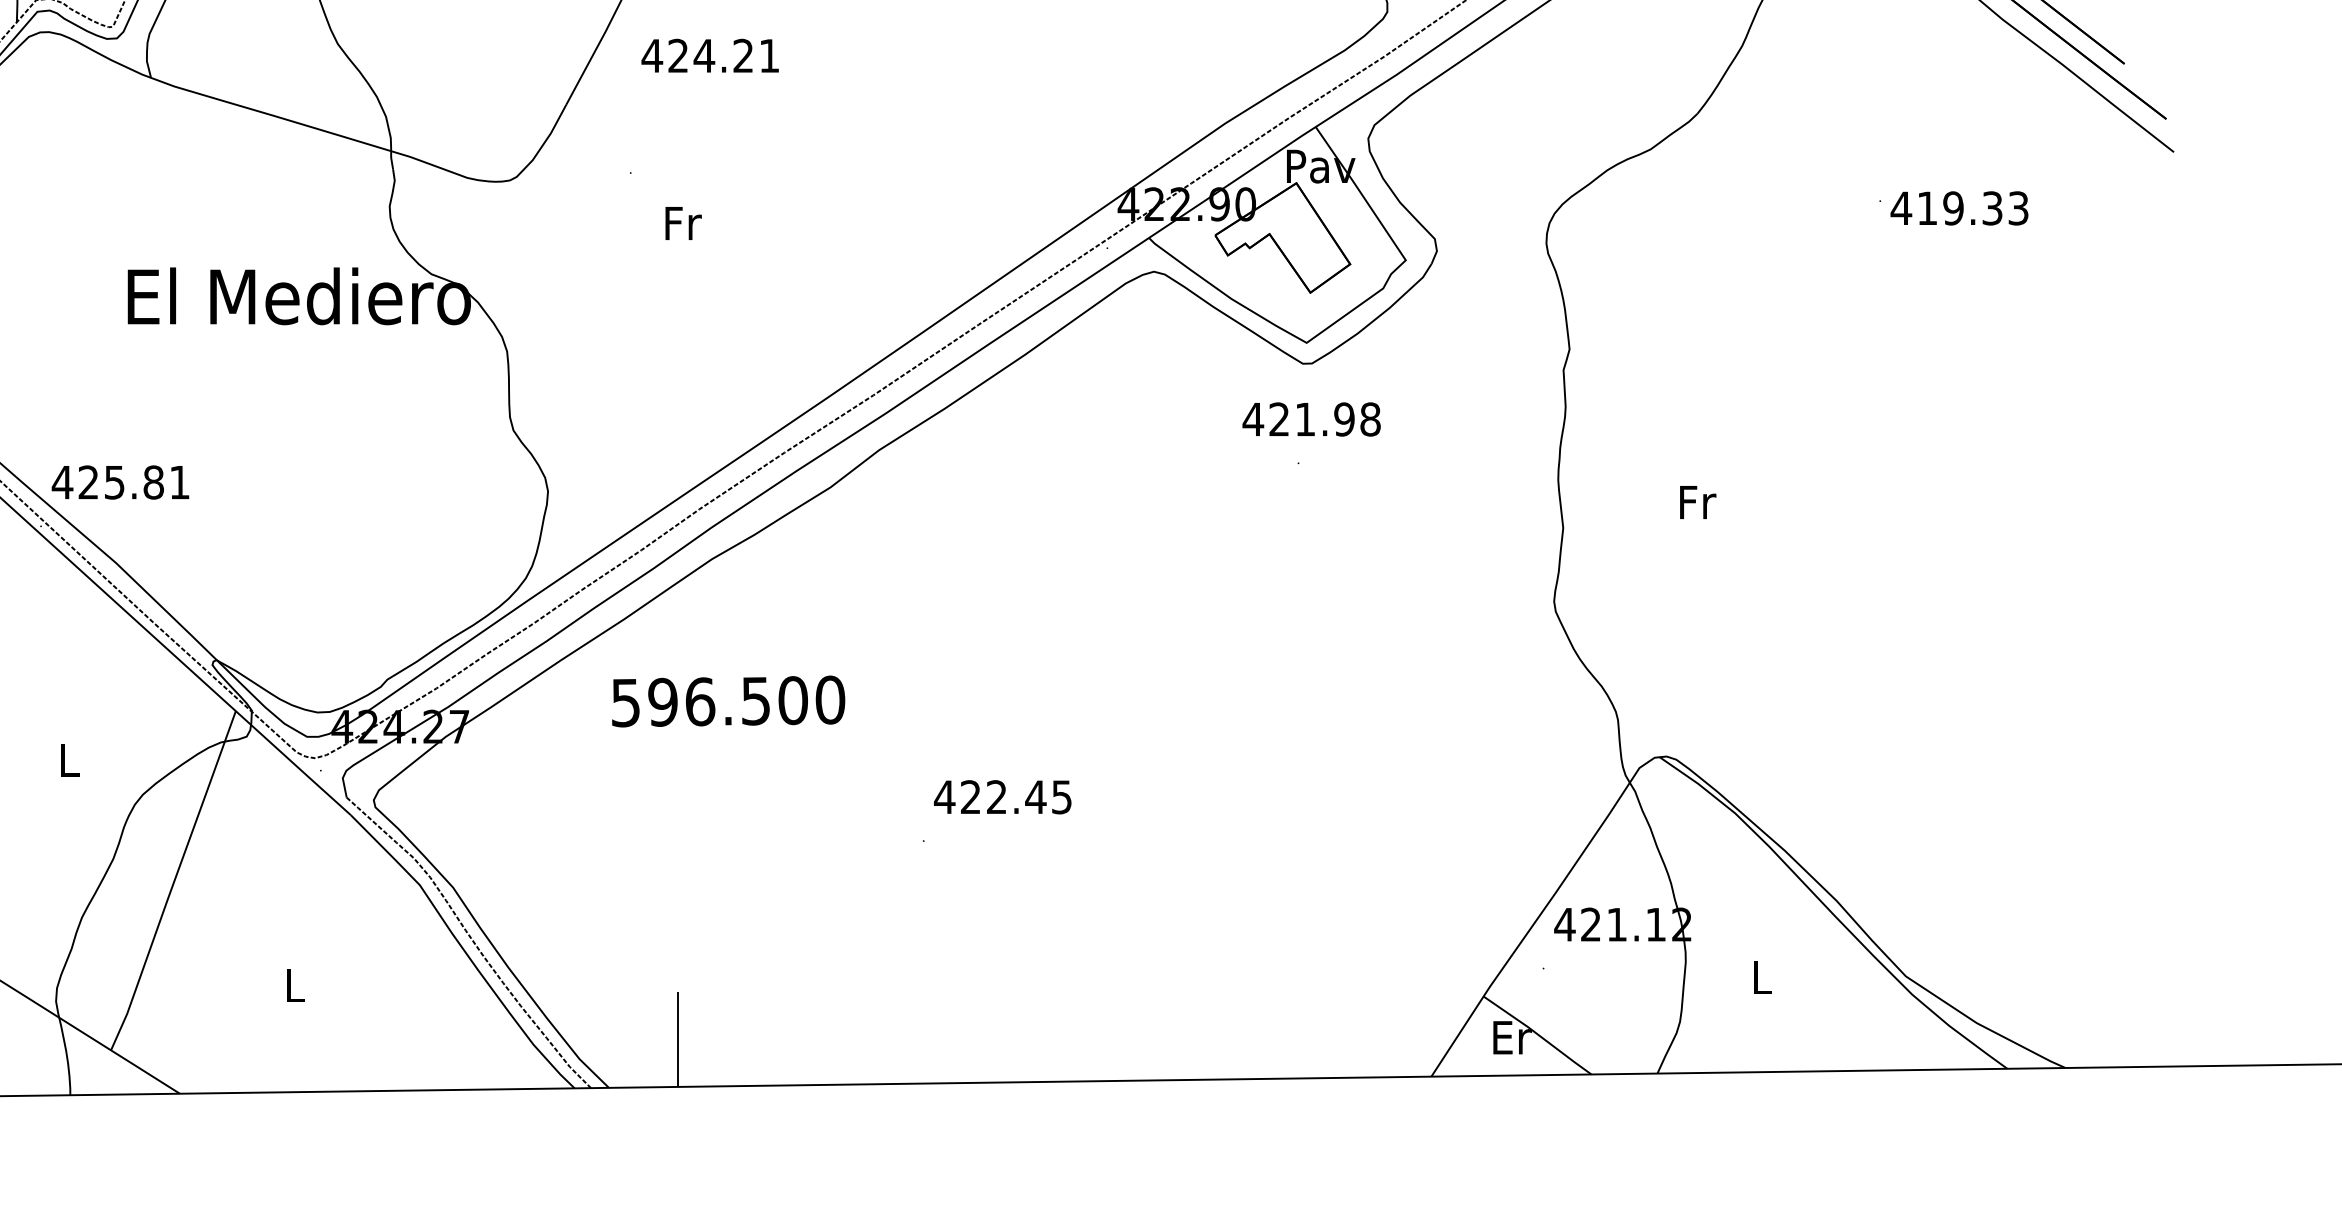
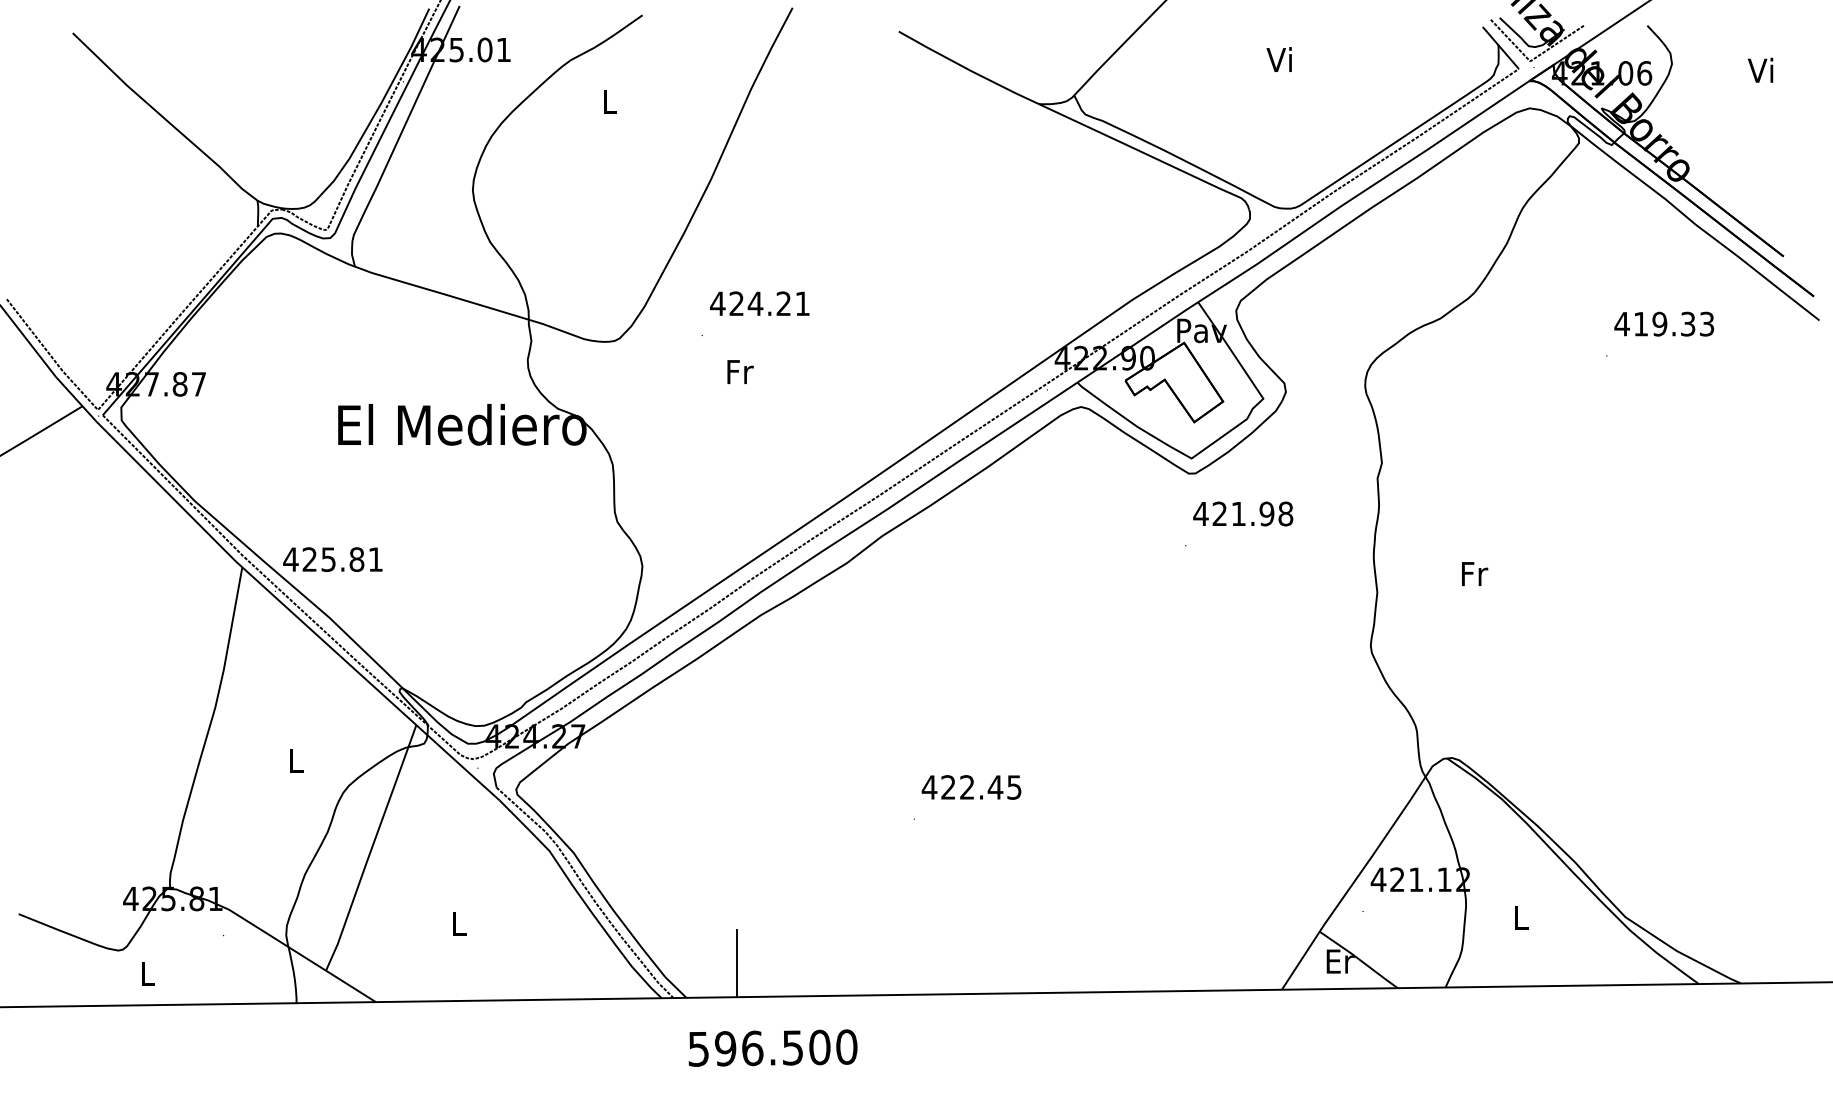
text: (709, 55) -> (759, 303), moved
text: (1958, 207) -> (1663, 323), moved
text: (1312, 418) -> (1243, 513), moved
text: (727, 700) -> (772, 1047), moved

